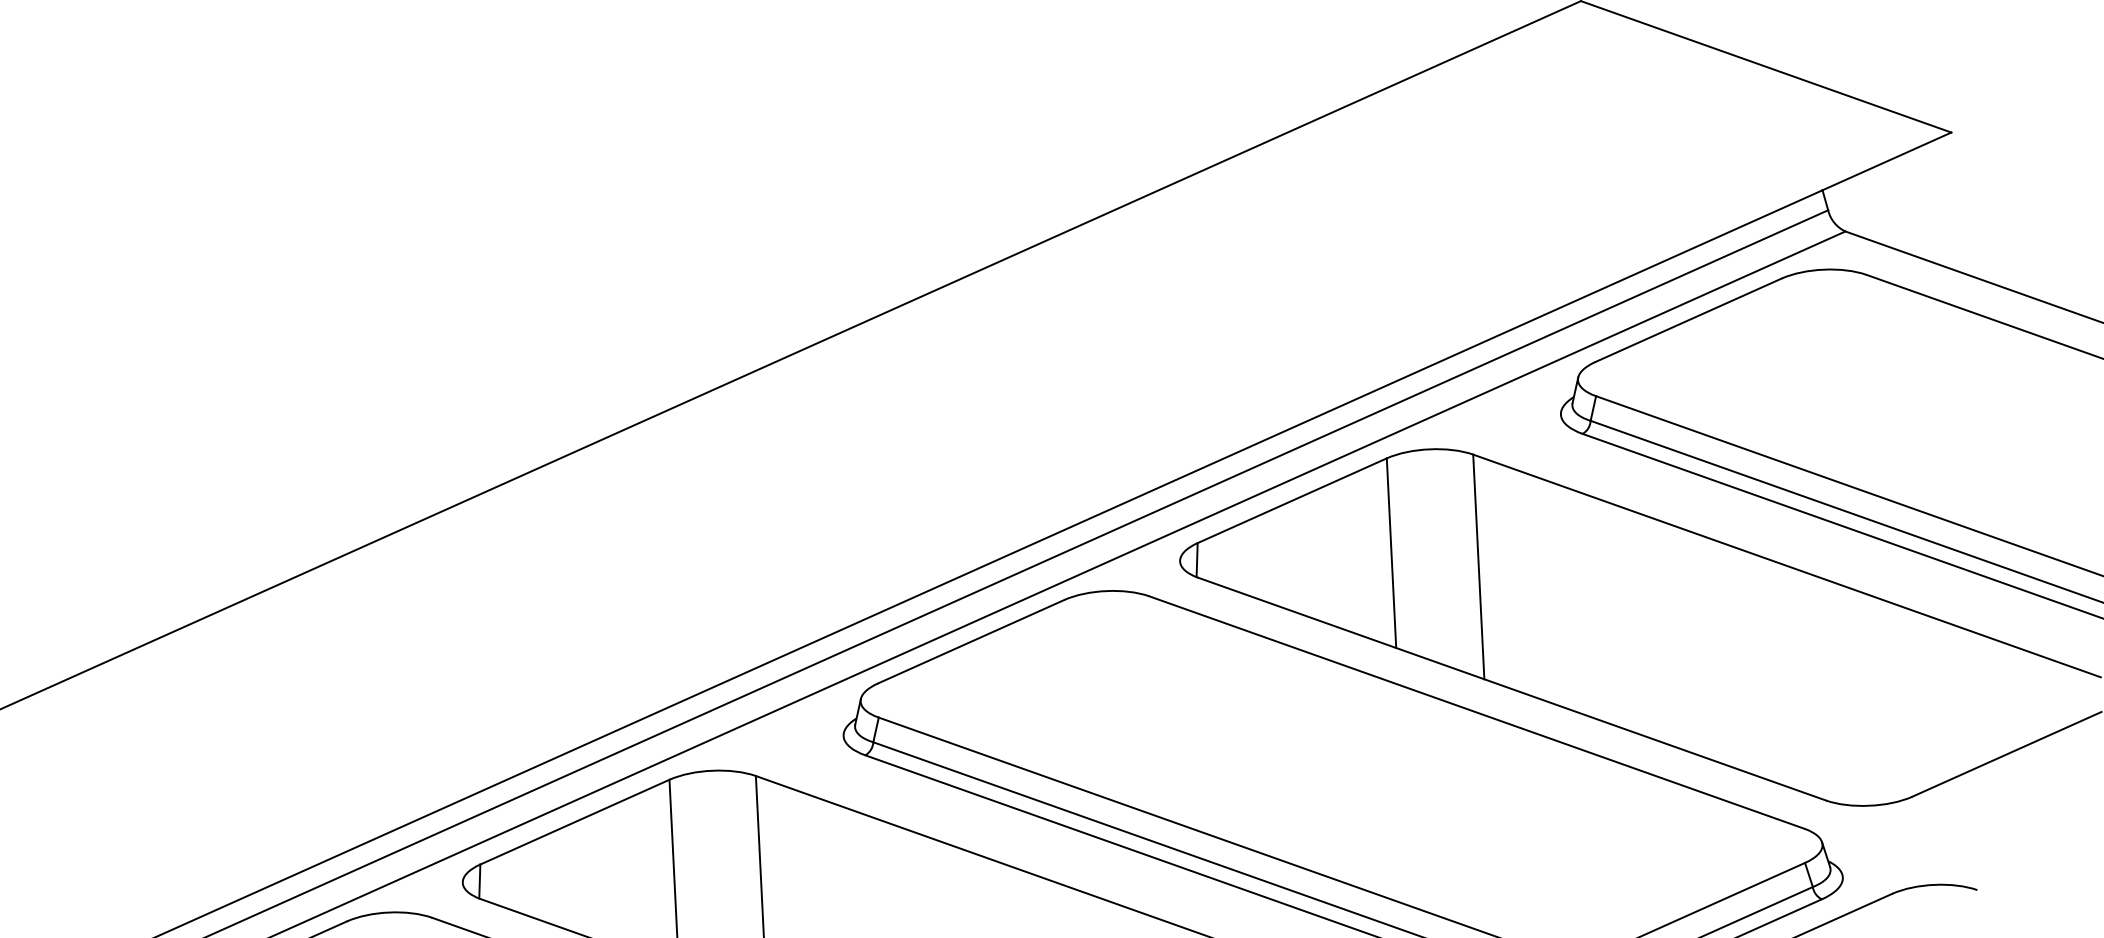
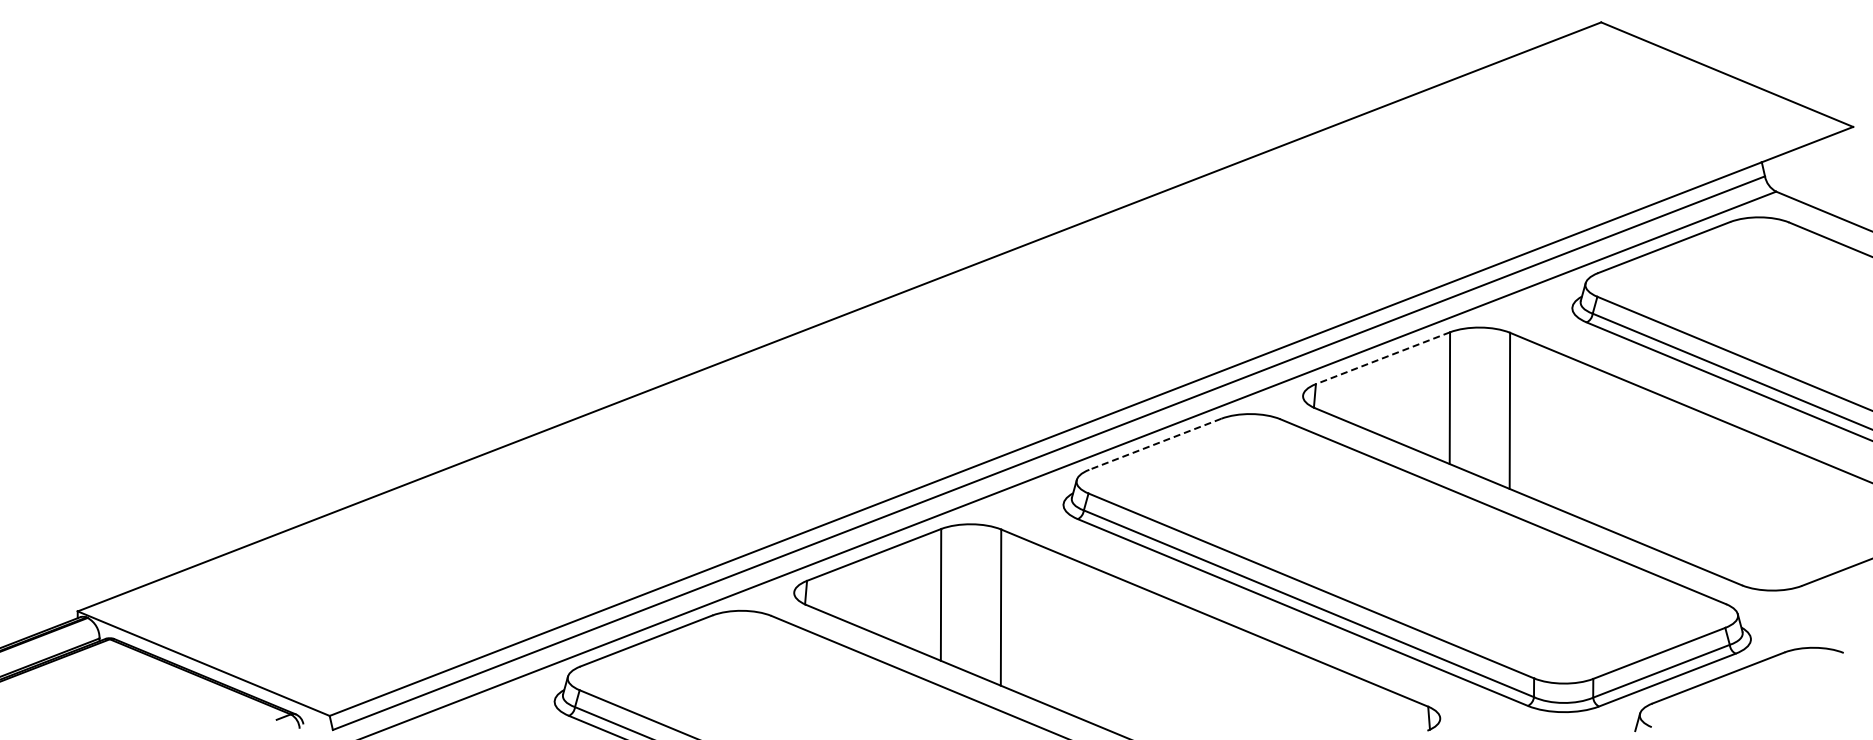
line: (1292, 501) -> (1383, 358), solid -> dashed
line: (971, 642) -> (1155, 444), solid -> dashed

